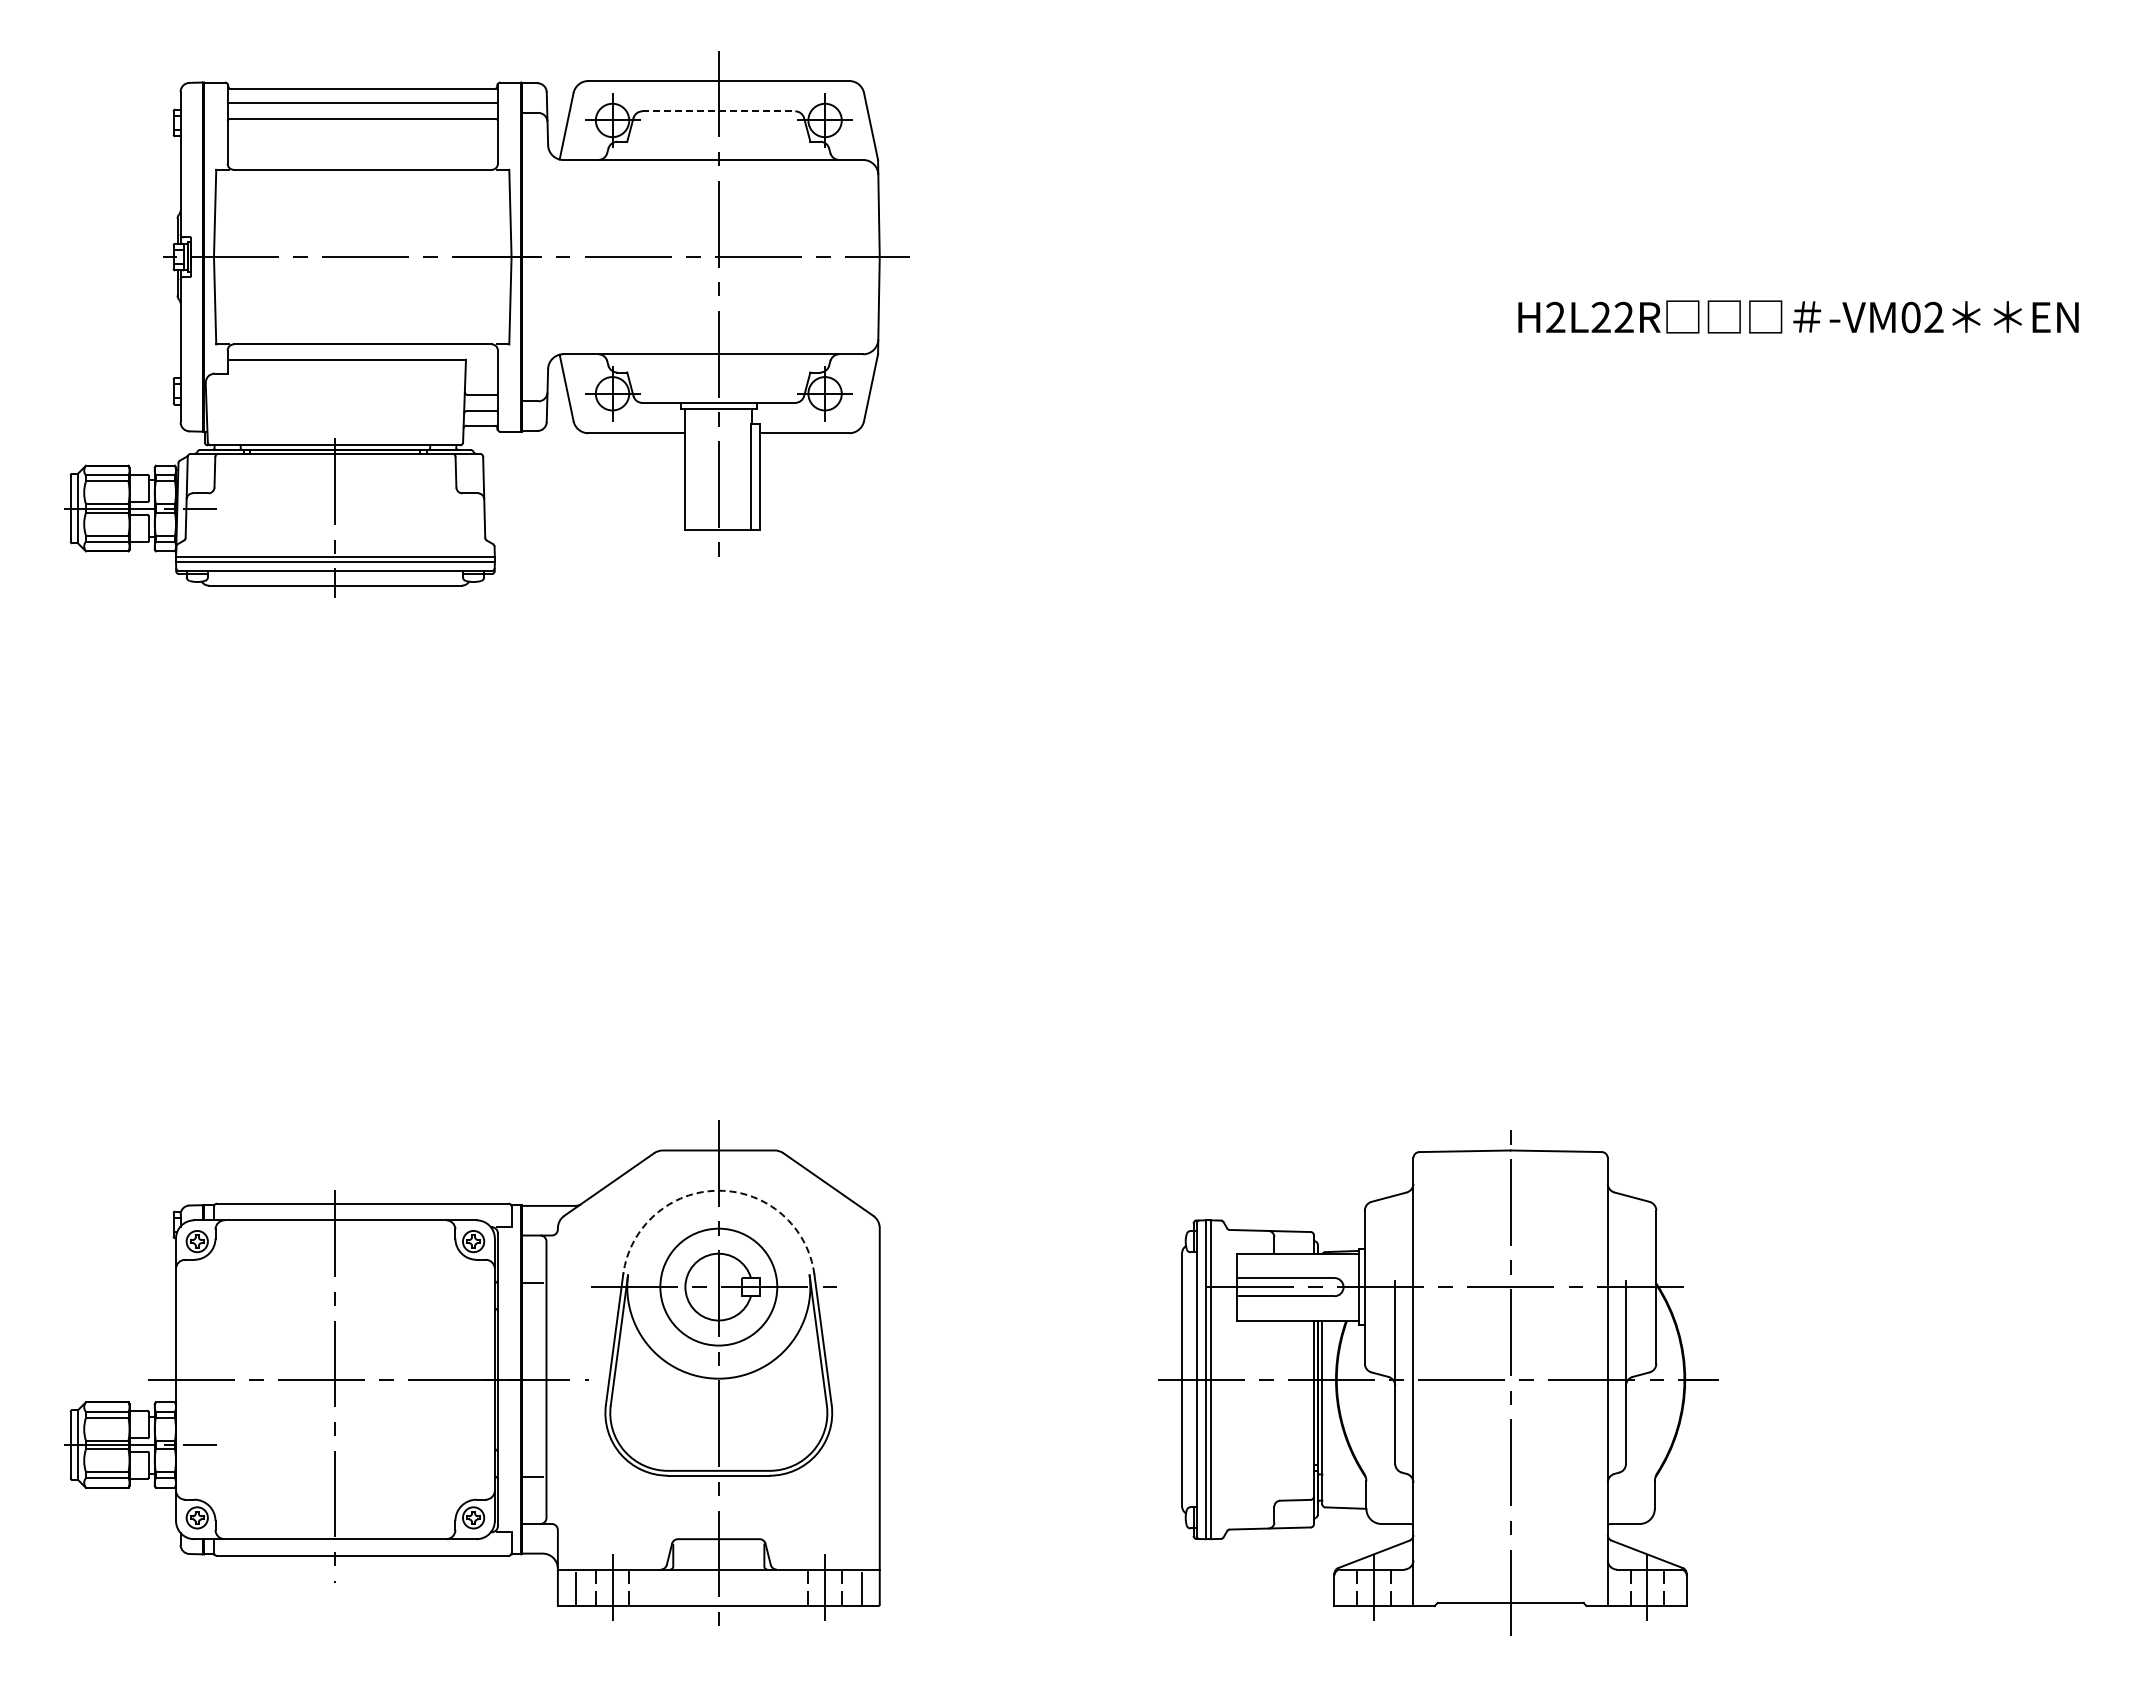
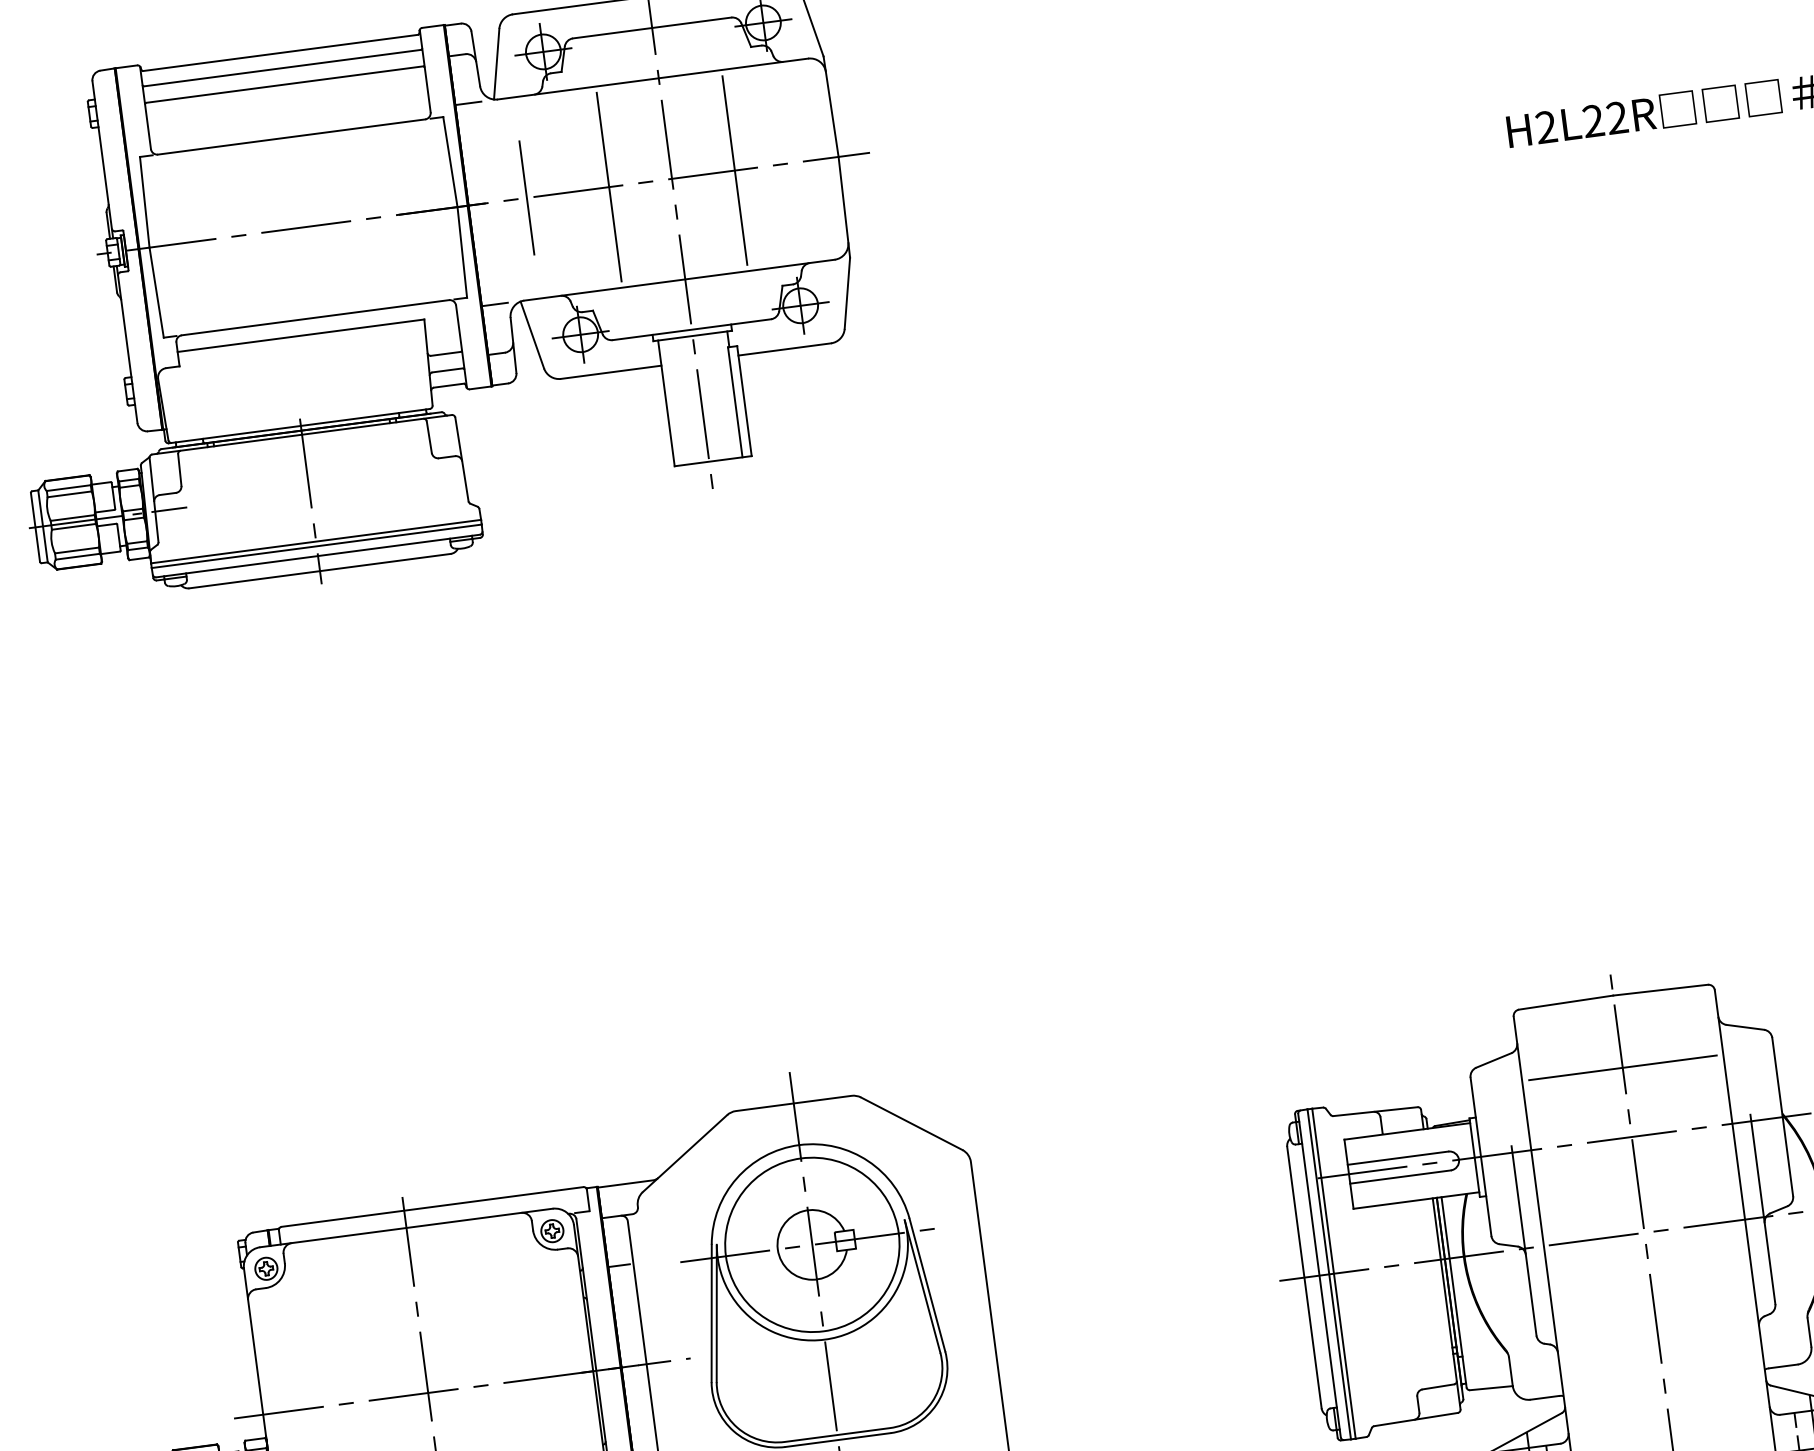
line: (719, 111) -> (652, 28), dashed -> solid
line: (534, 159) -> (467, 102), added
line: (578, 256) -> (526, 197), added
line: (658, 257) -> (609, 187), added
line: (779, 257) -> (734, 170), added
line: (534, 354) -> (494, 304), added
arc: (718, 1190) -> (798, 1144), dashed -> solid
line: (1510, 1220) -> (1622, 1068), added
circle: (718, 1286) -> (811, 1244), size x1.43

